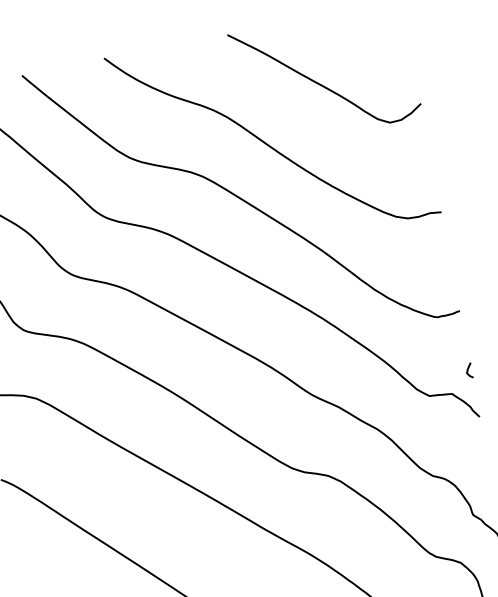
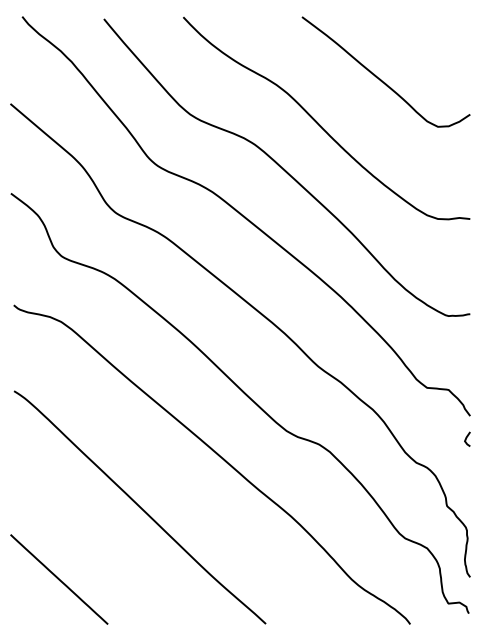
line: (469, 369) -> (467, 438), moved

